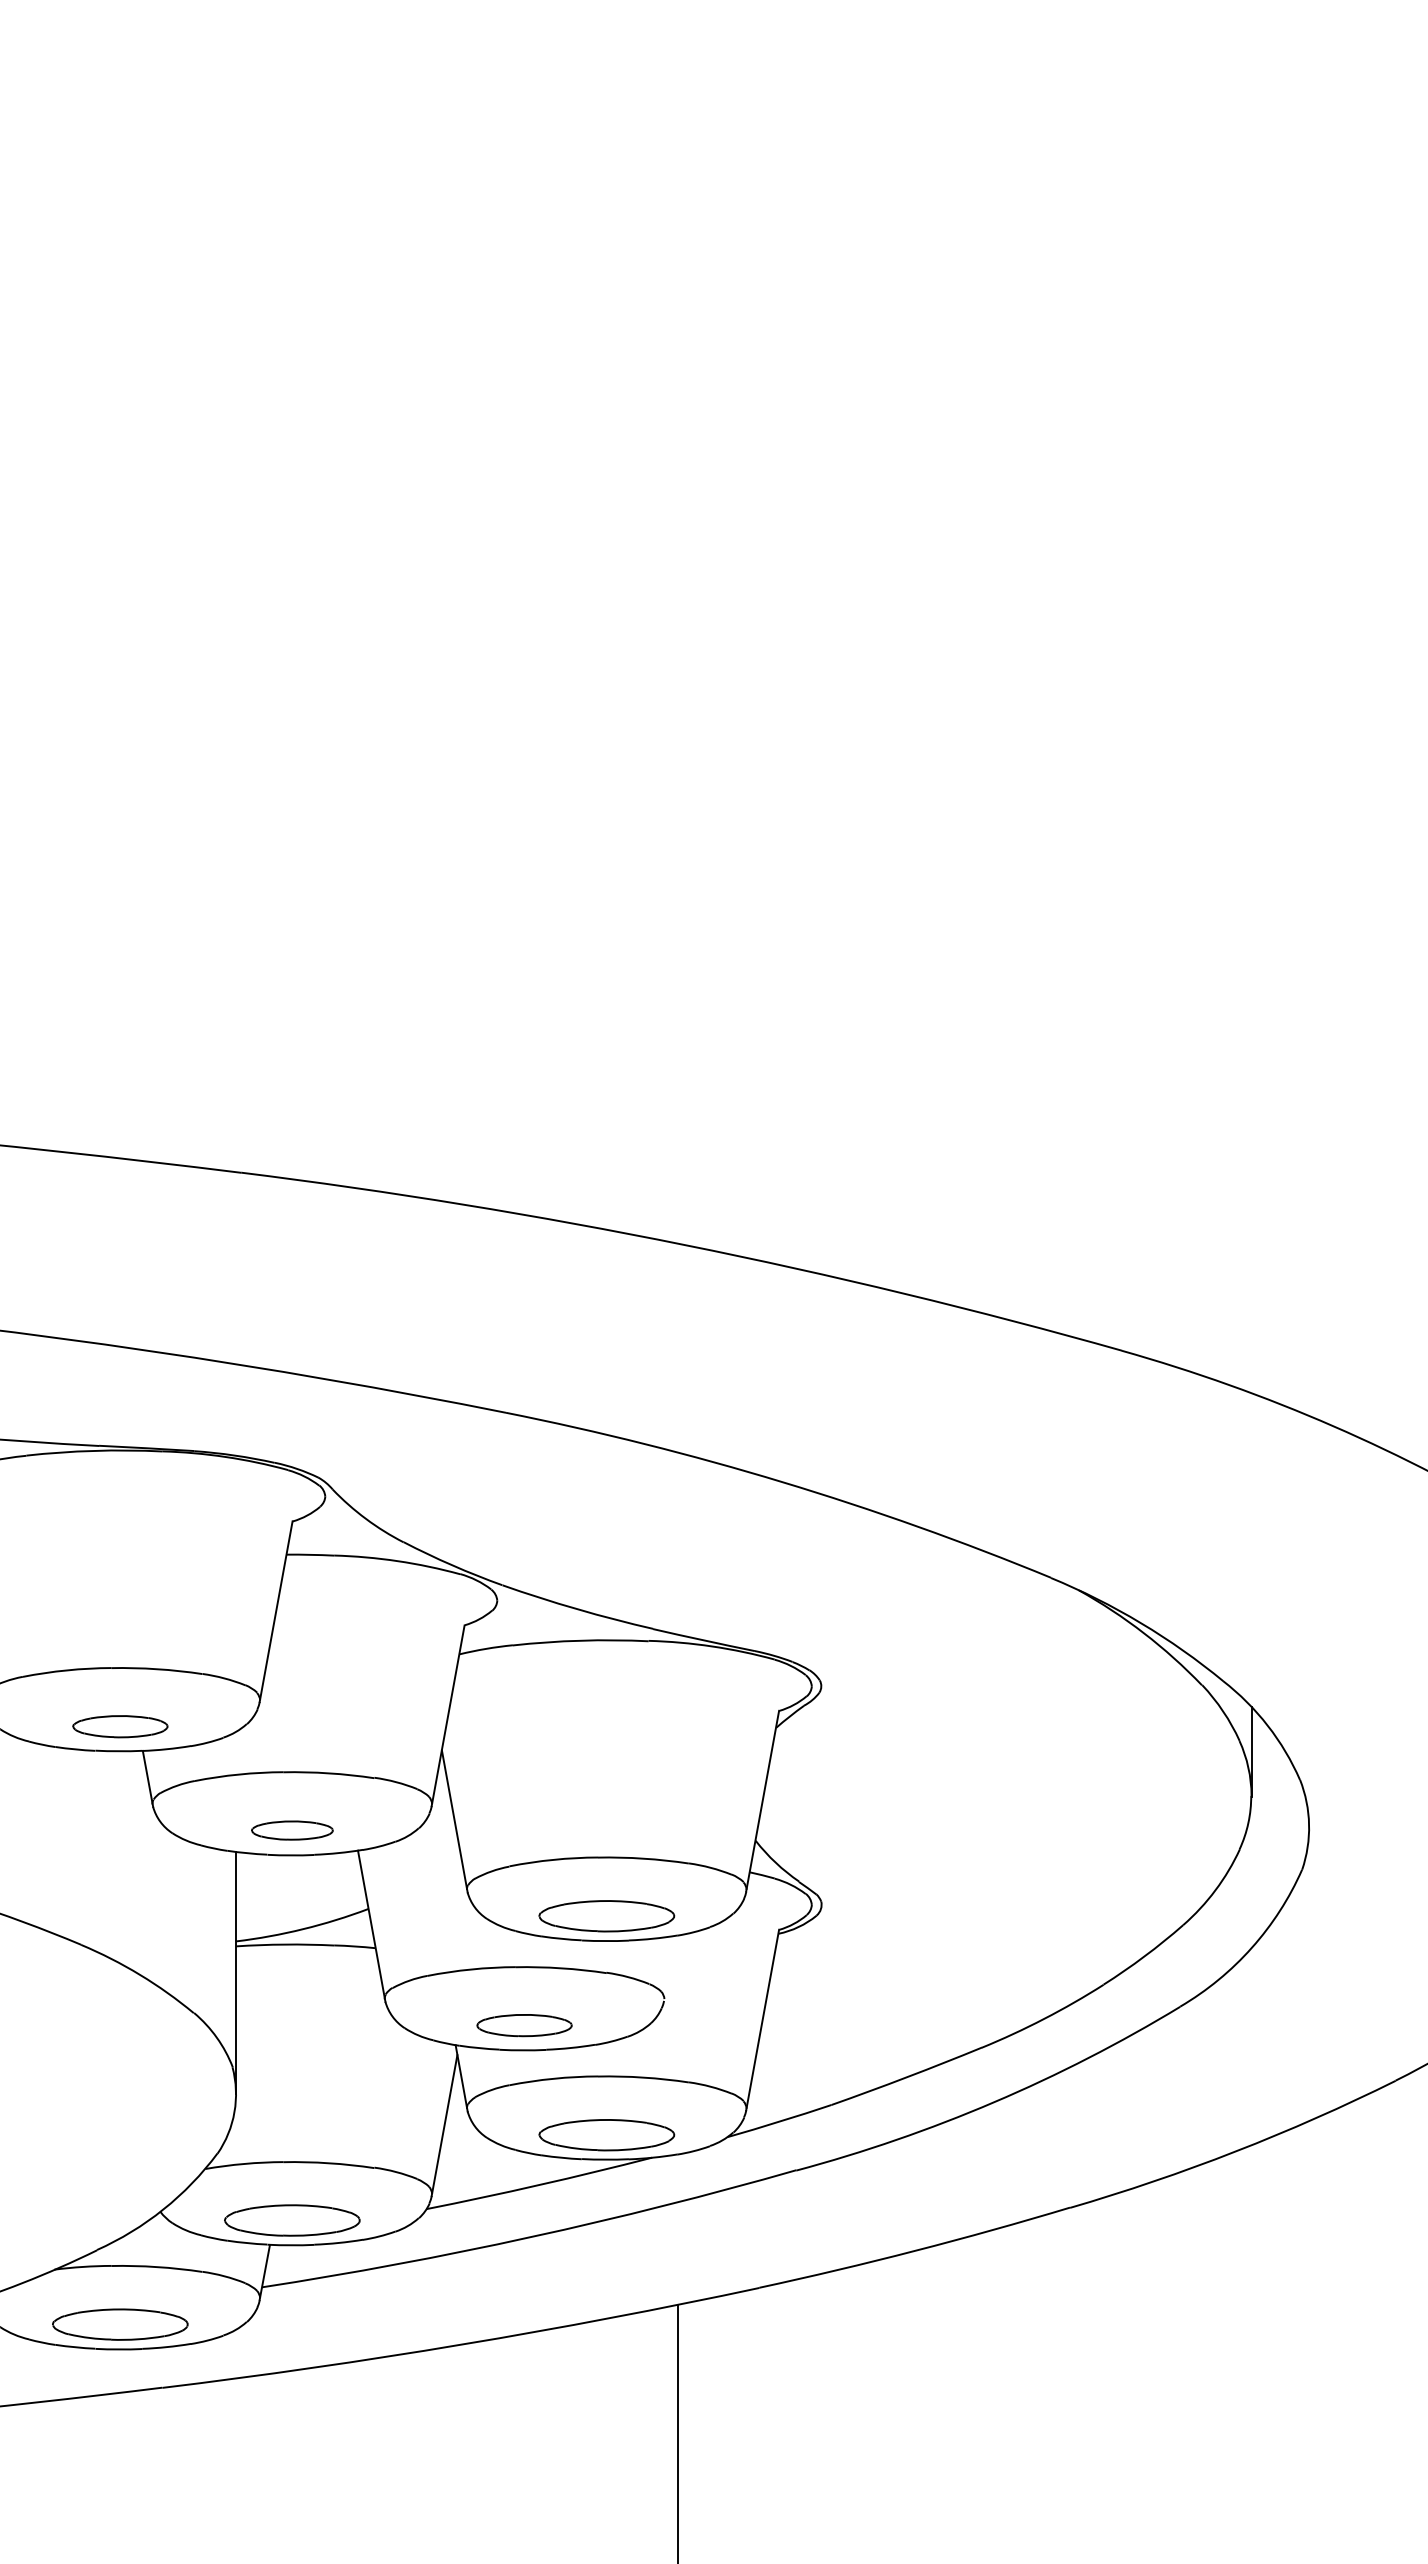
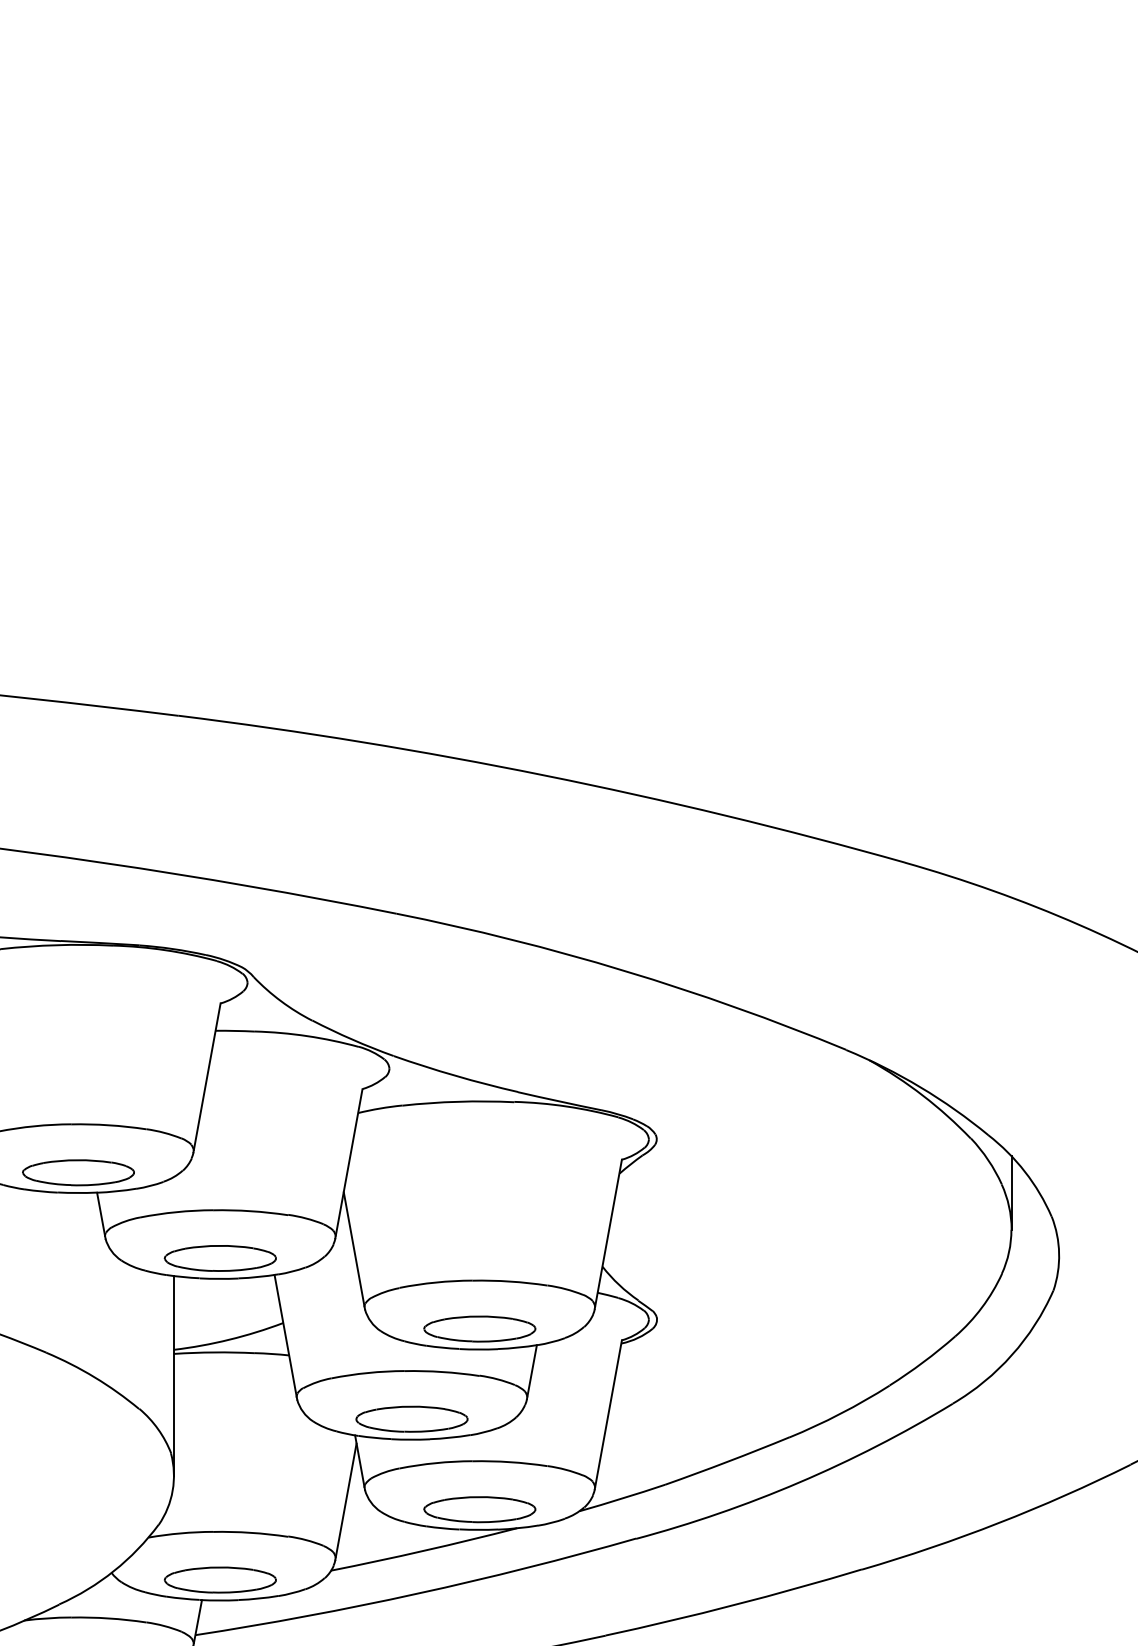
part: (120, 1726) -> (78, 1172), size x1.43
part: (292, 1830) -> (220, 1258), size x1.67
line: (669, 1968) -> (531, 1372), added
part: (524, 2025) -> (411, 1419), size x1.43

